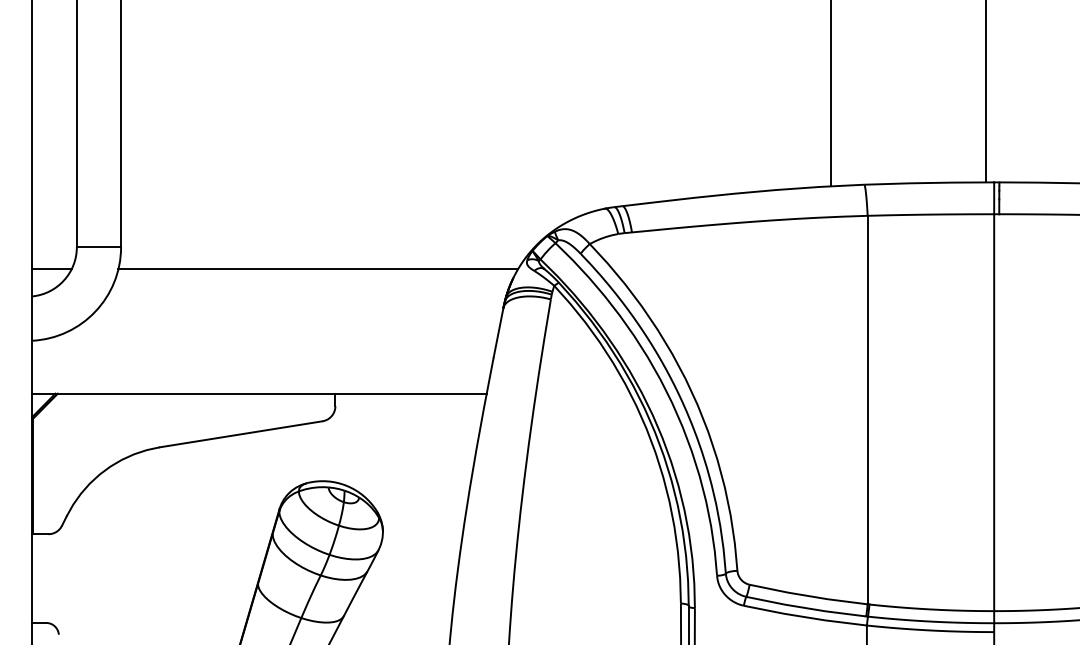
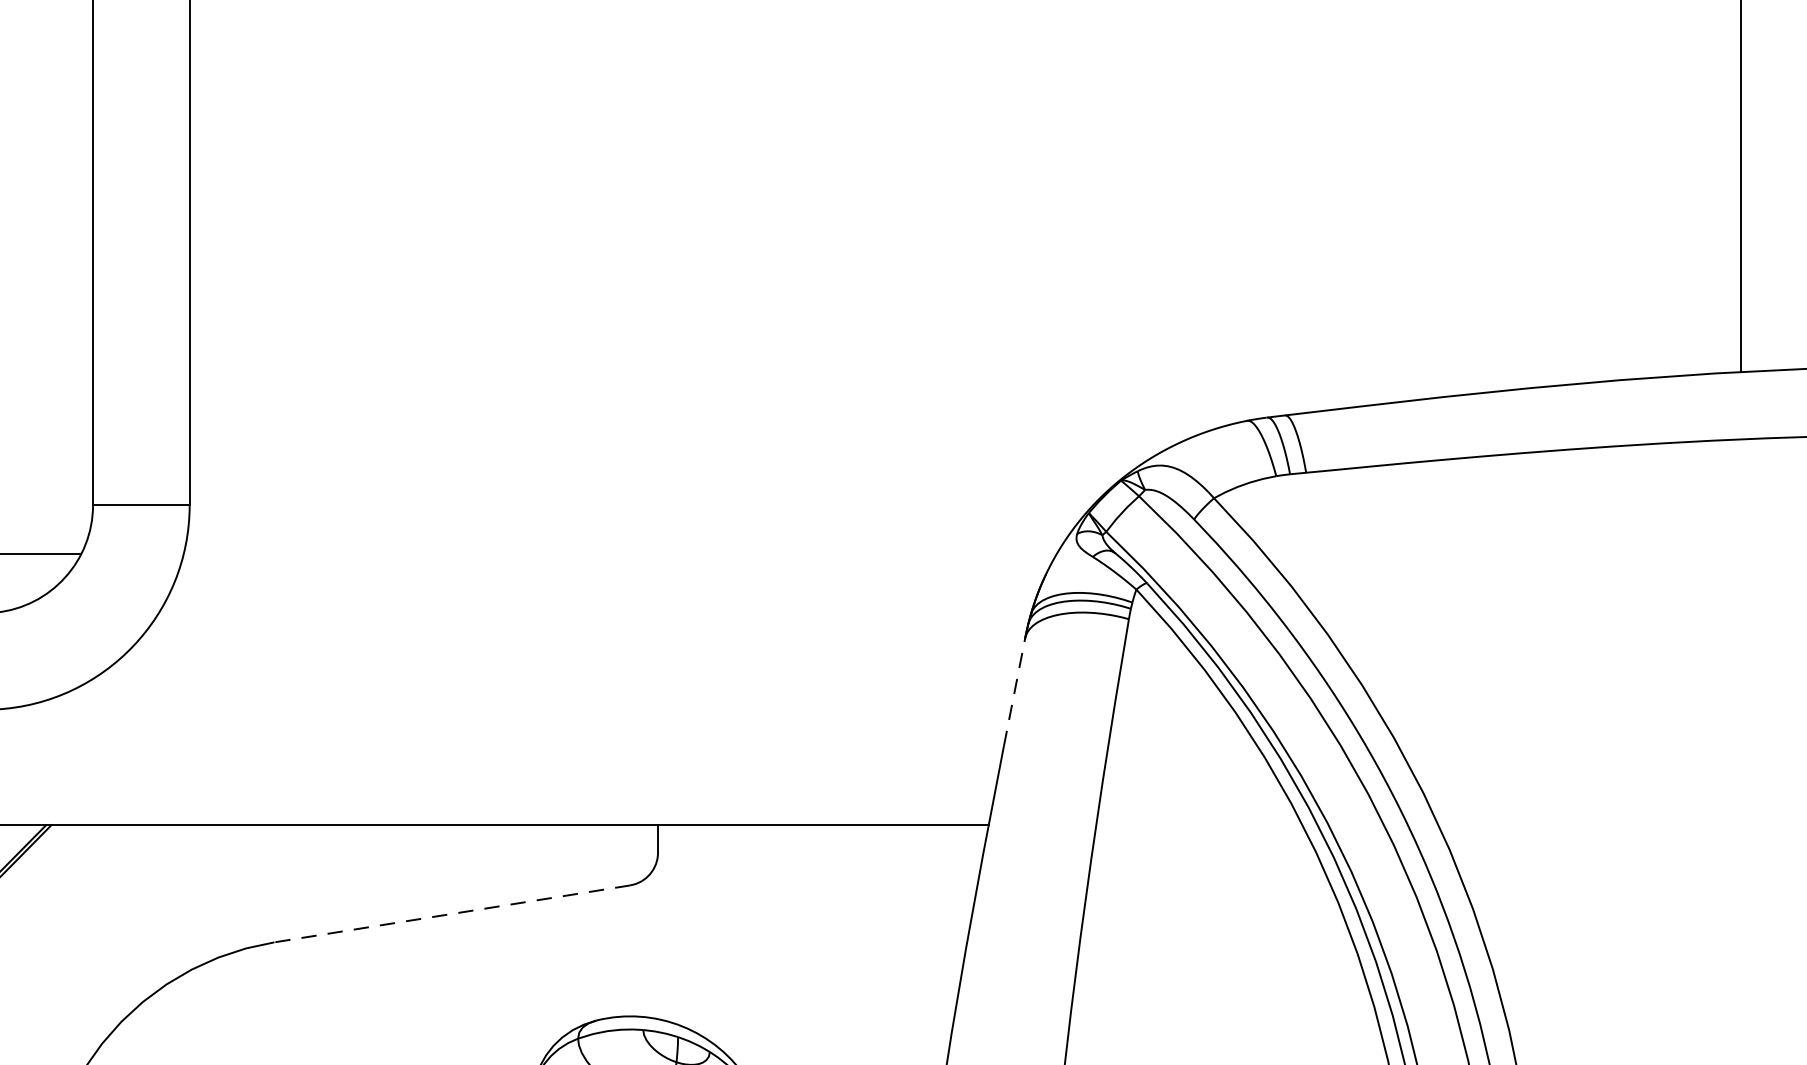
line: (317, 269) -> (618, 553), removed
line: (498, 332) -> (1014, 691), solid -> dashed
line: (240, 434) -> (450, 914), solid -> dashed

